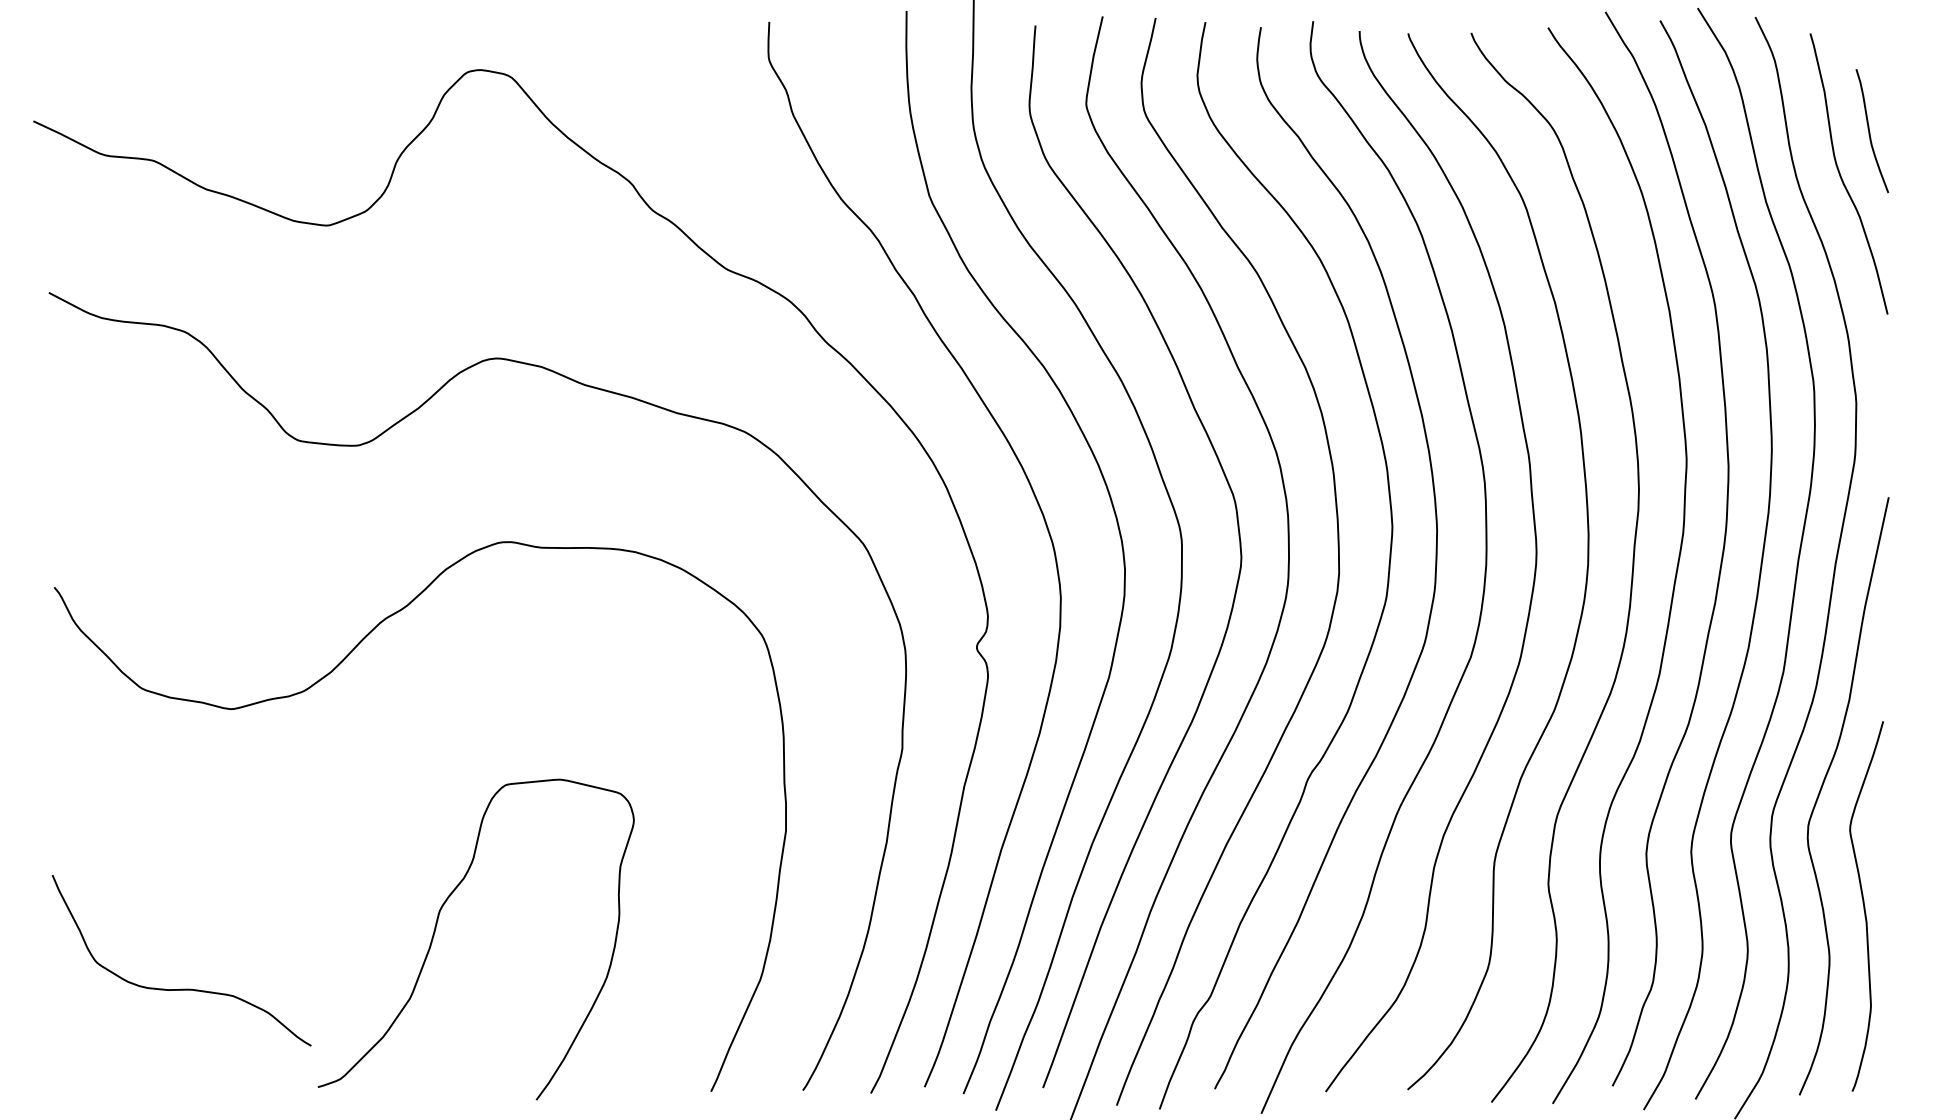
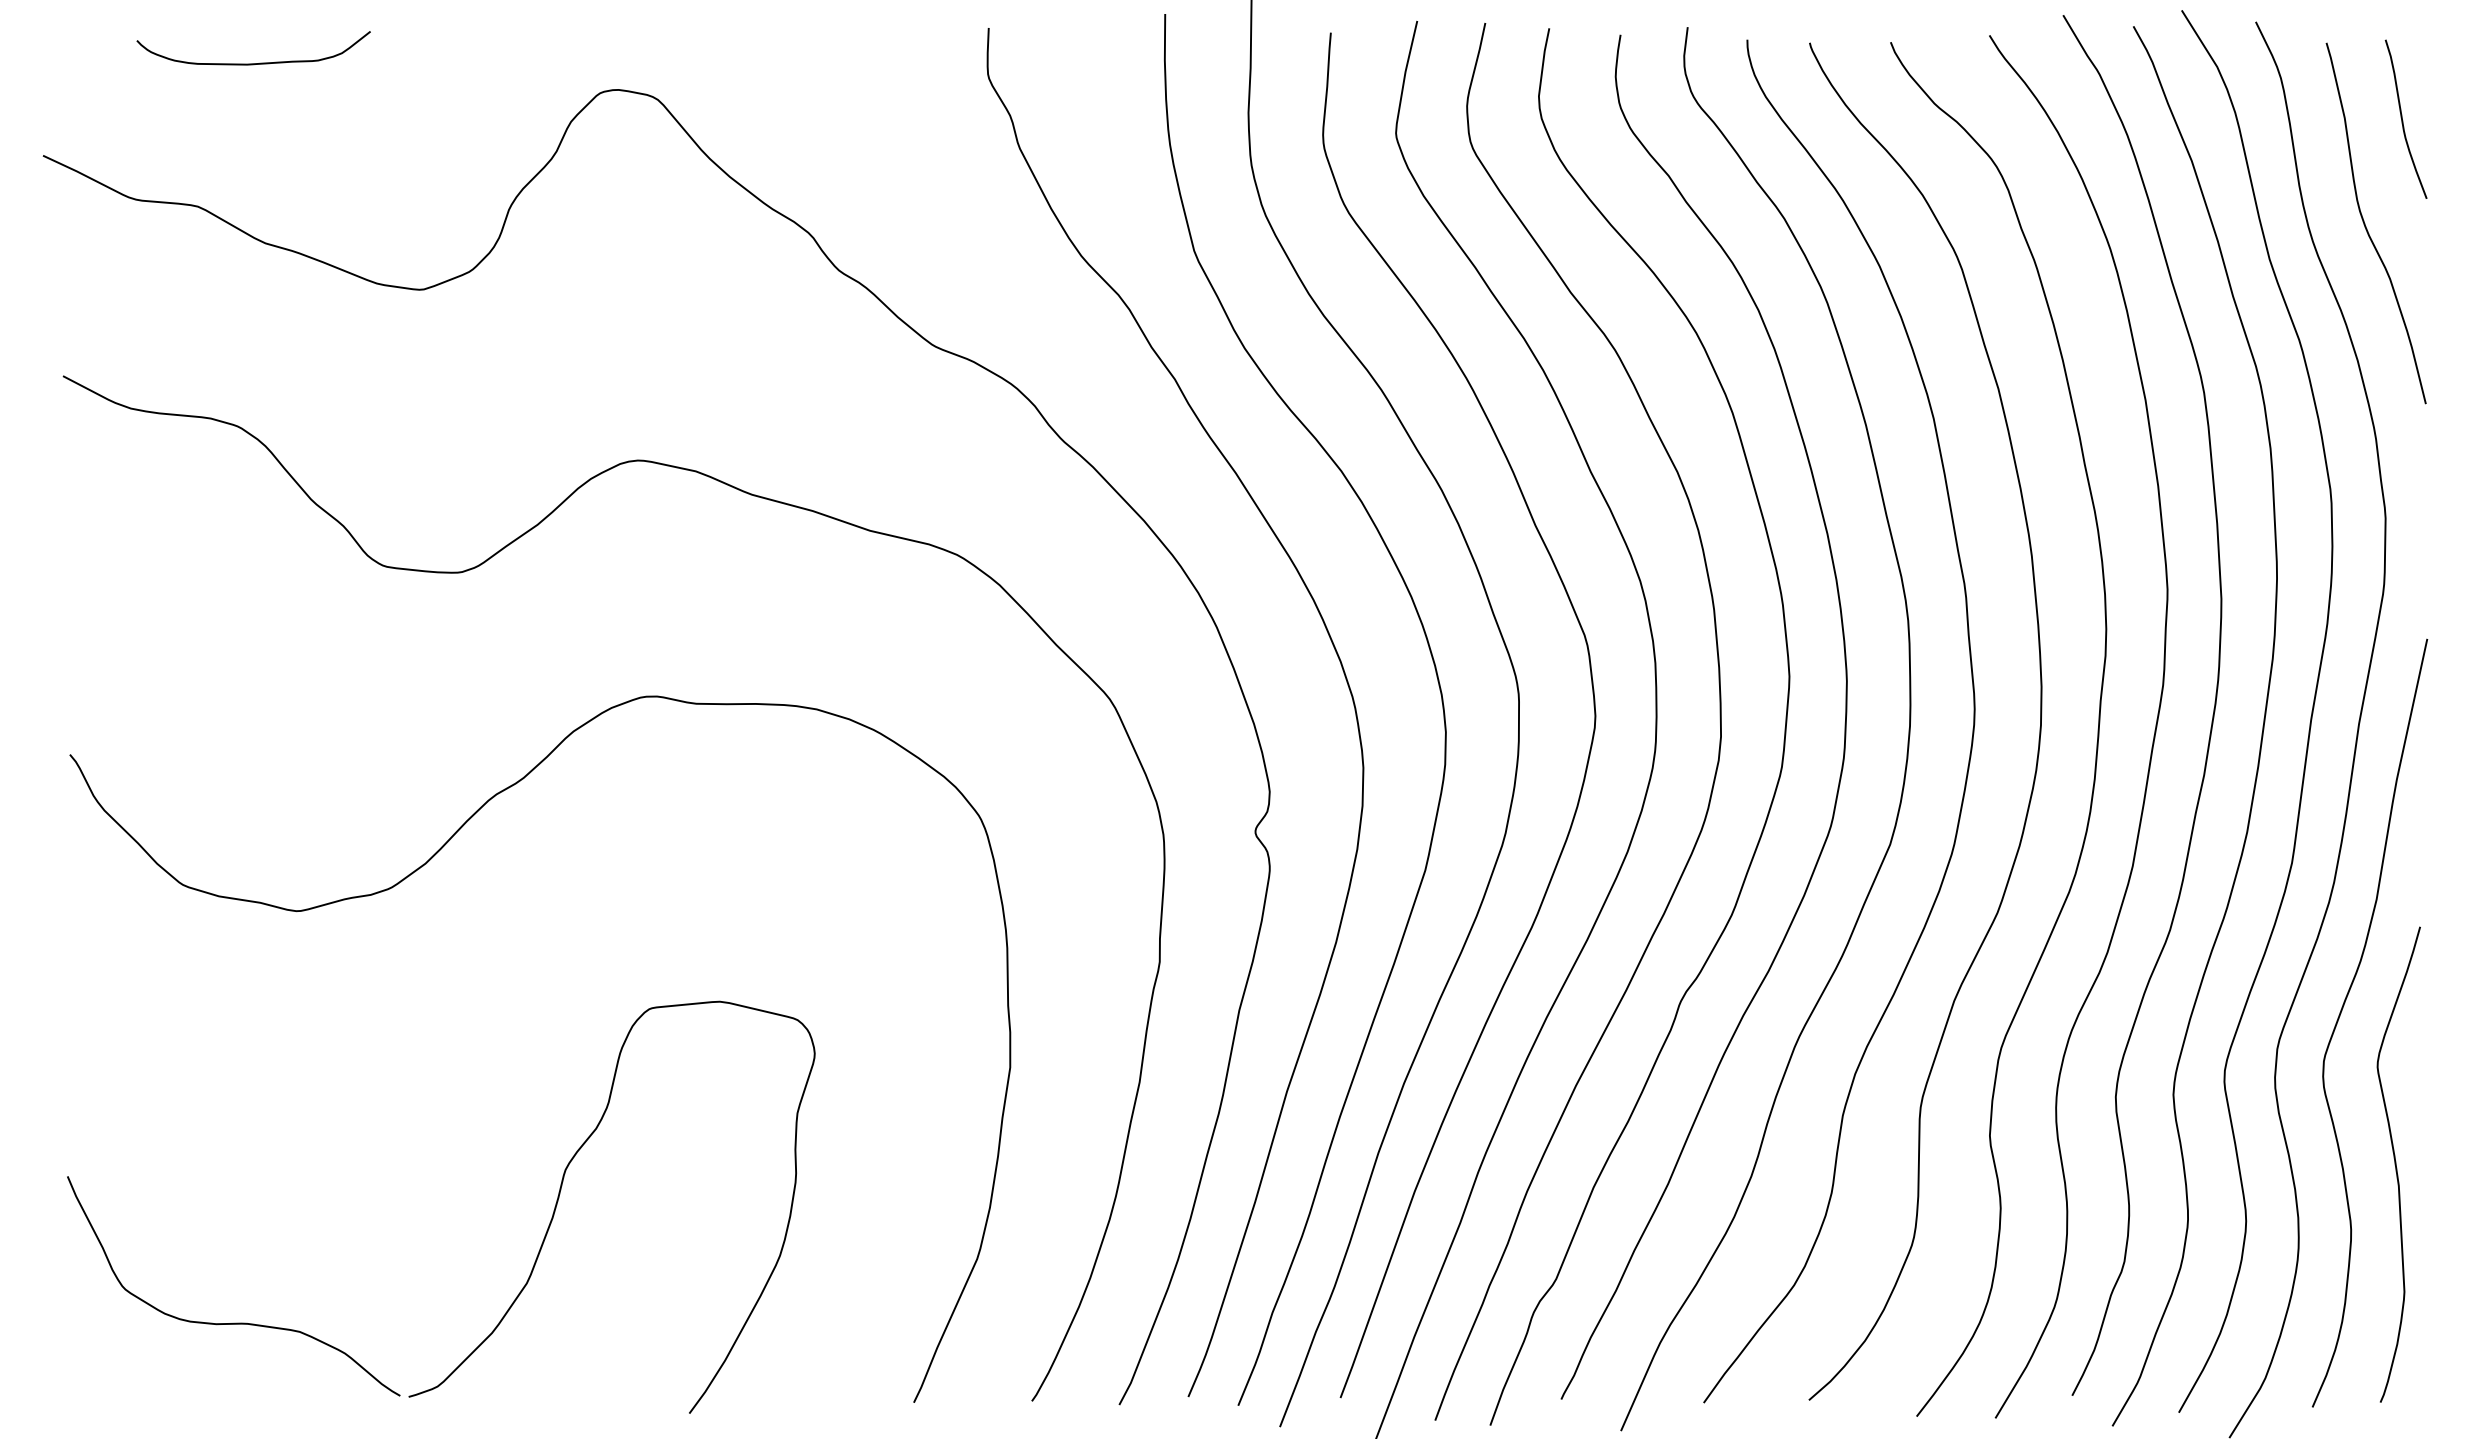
curve: (197, 49) -> (253, 63), added
curve: (1870, 131) -> (2403, 120), moved
curve: (181, 988) -> (233, 1322), moved

